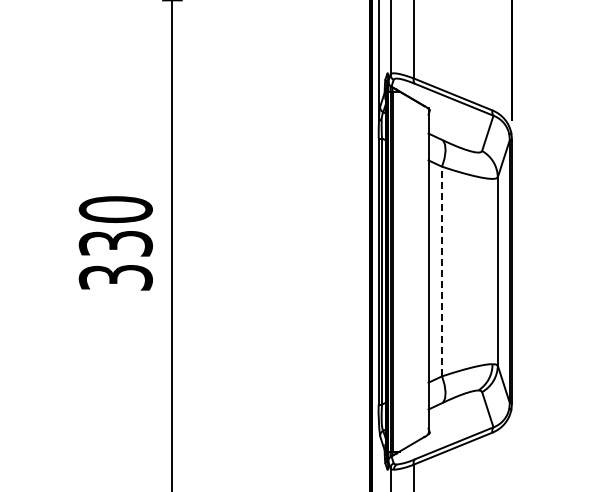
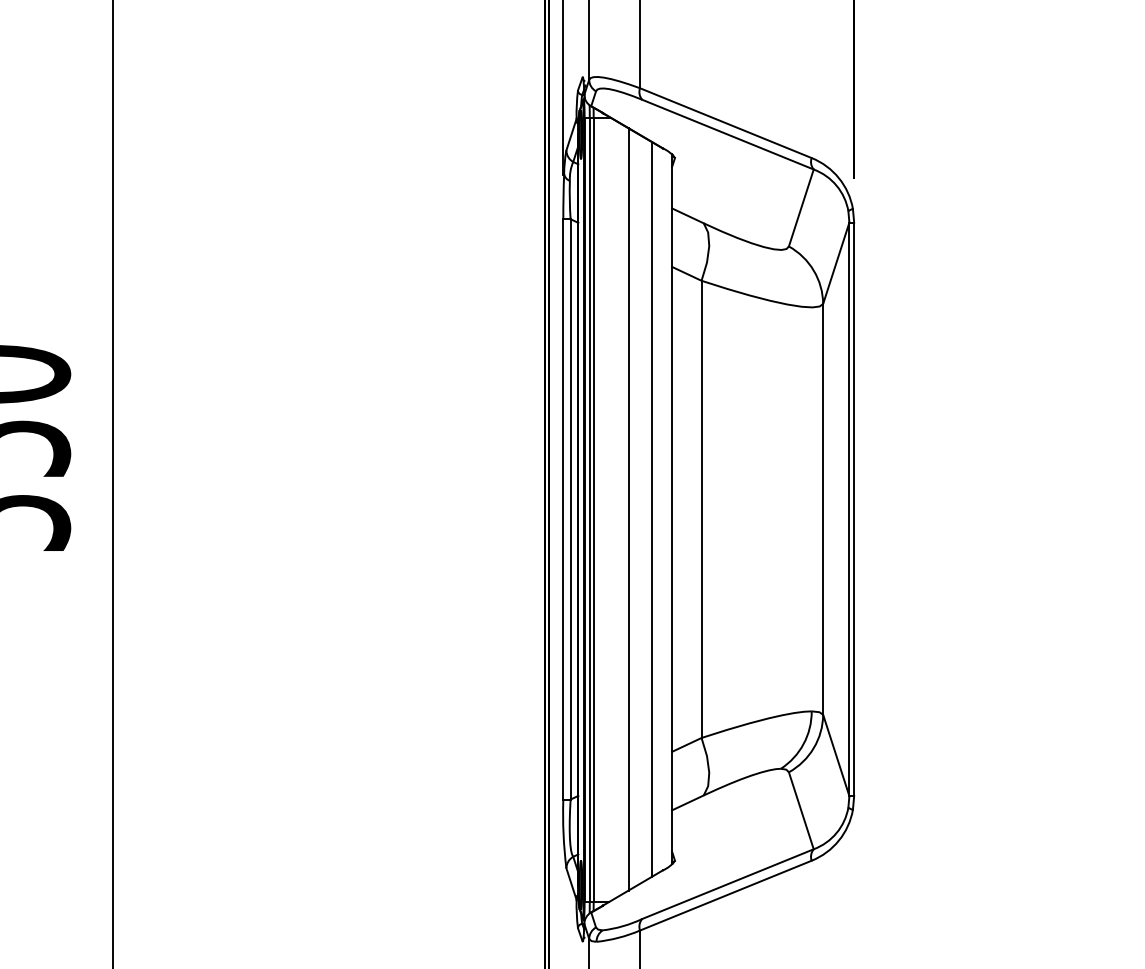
line: (408, 271) -> (628, 509), added
line: (419, 271) -> (652, 509), added
line: (442, 271) -> (702, 509), dashed -> solid

